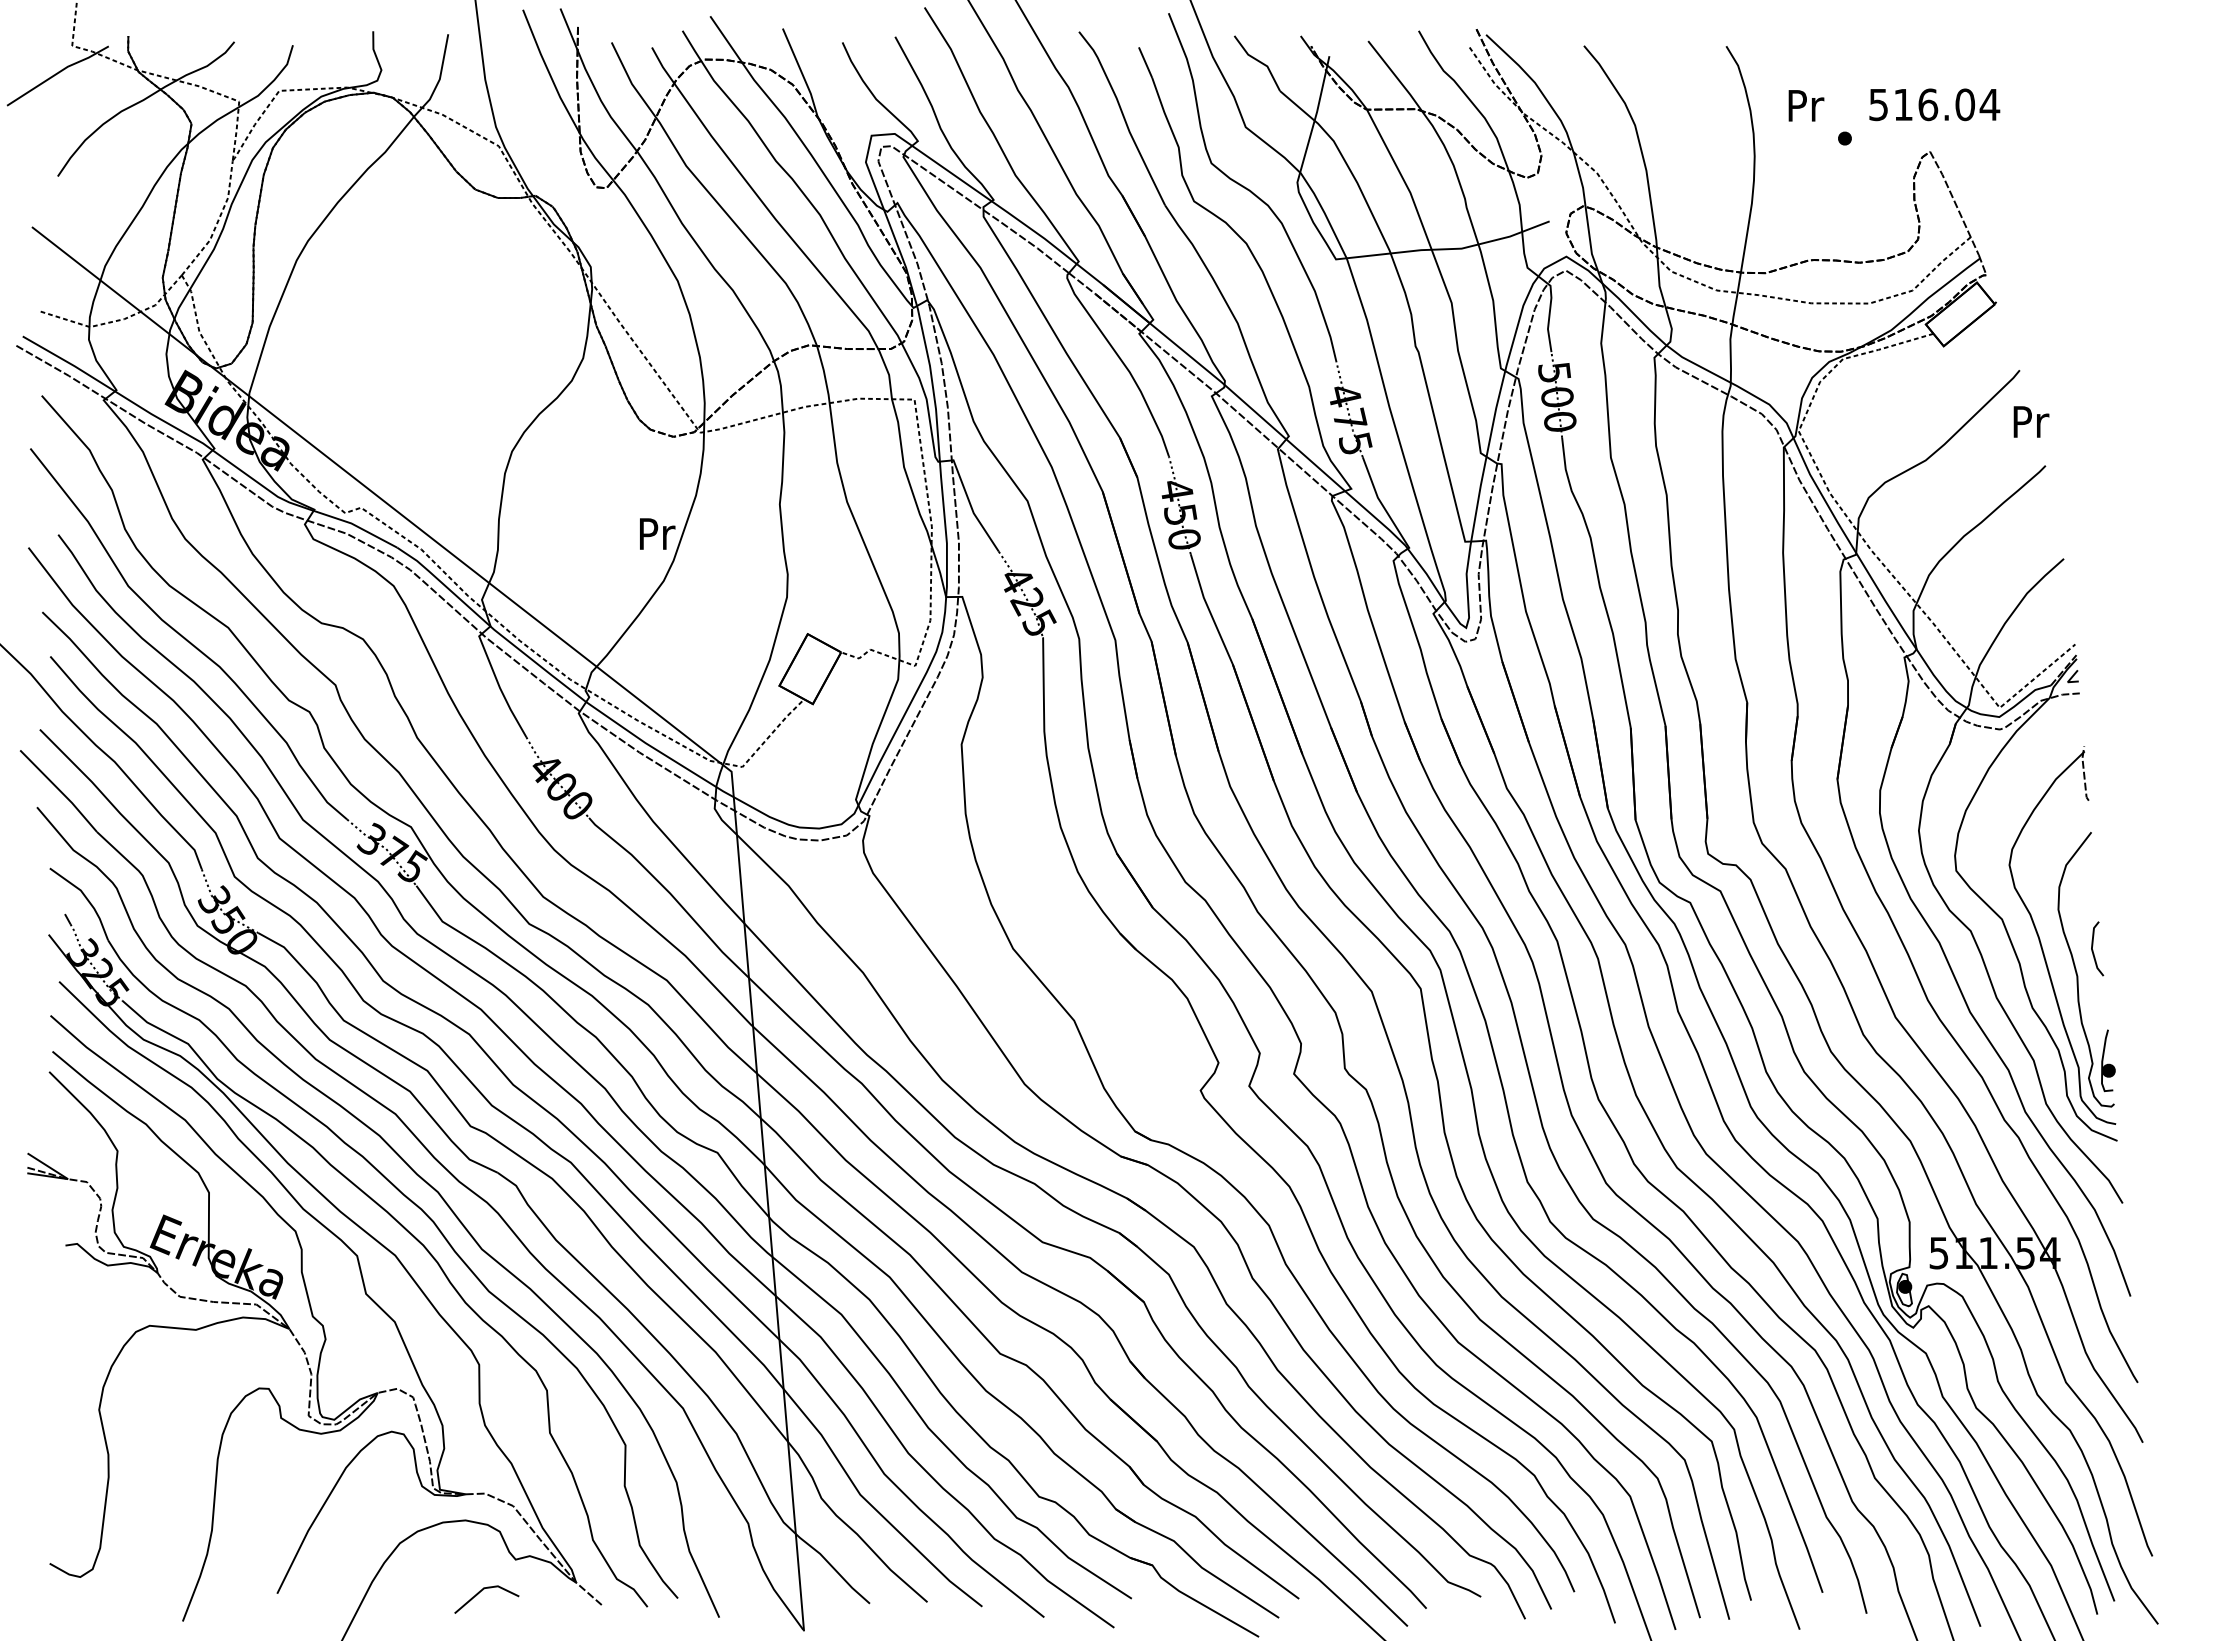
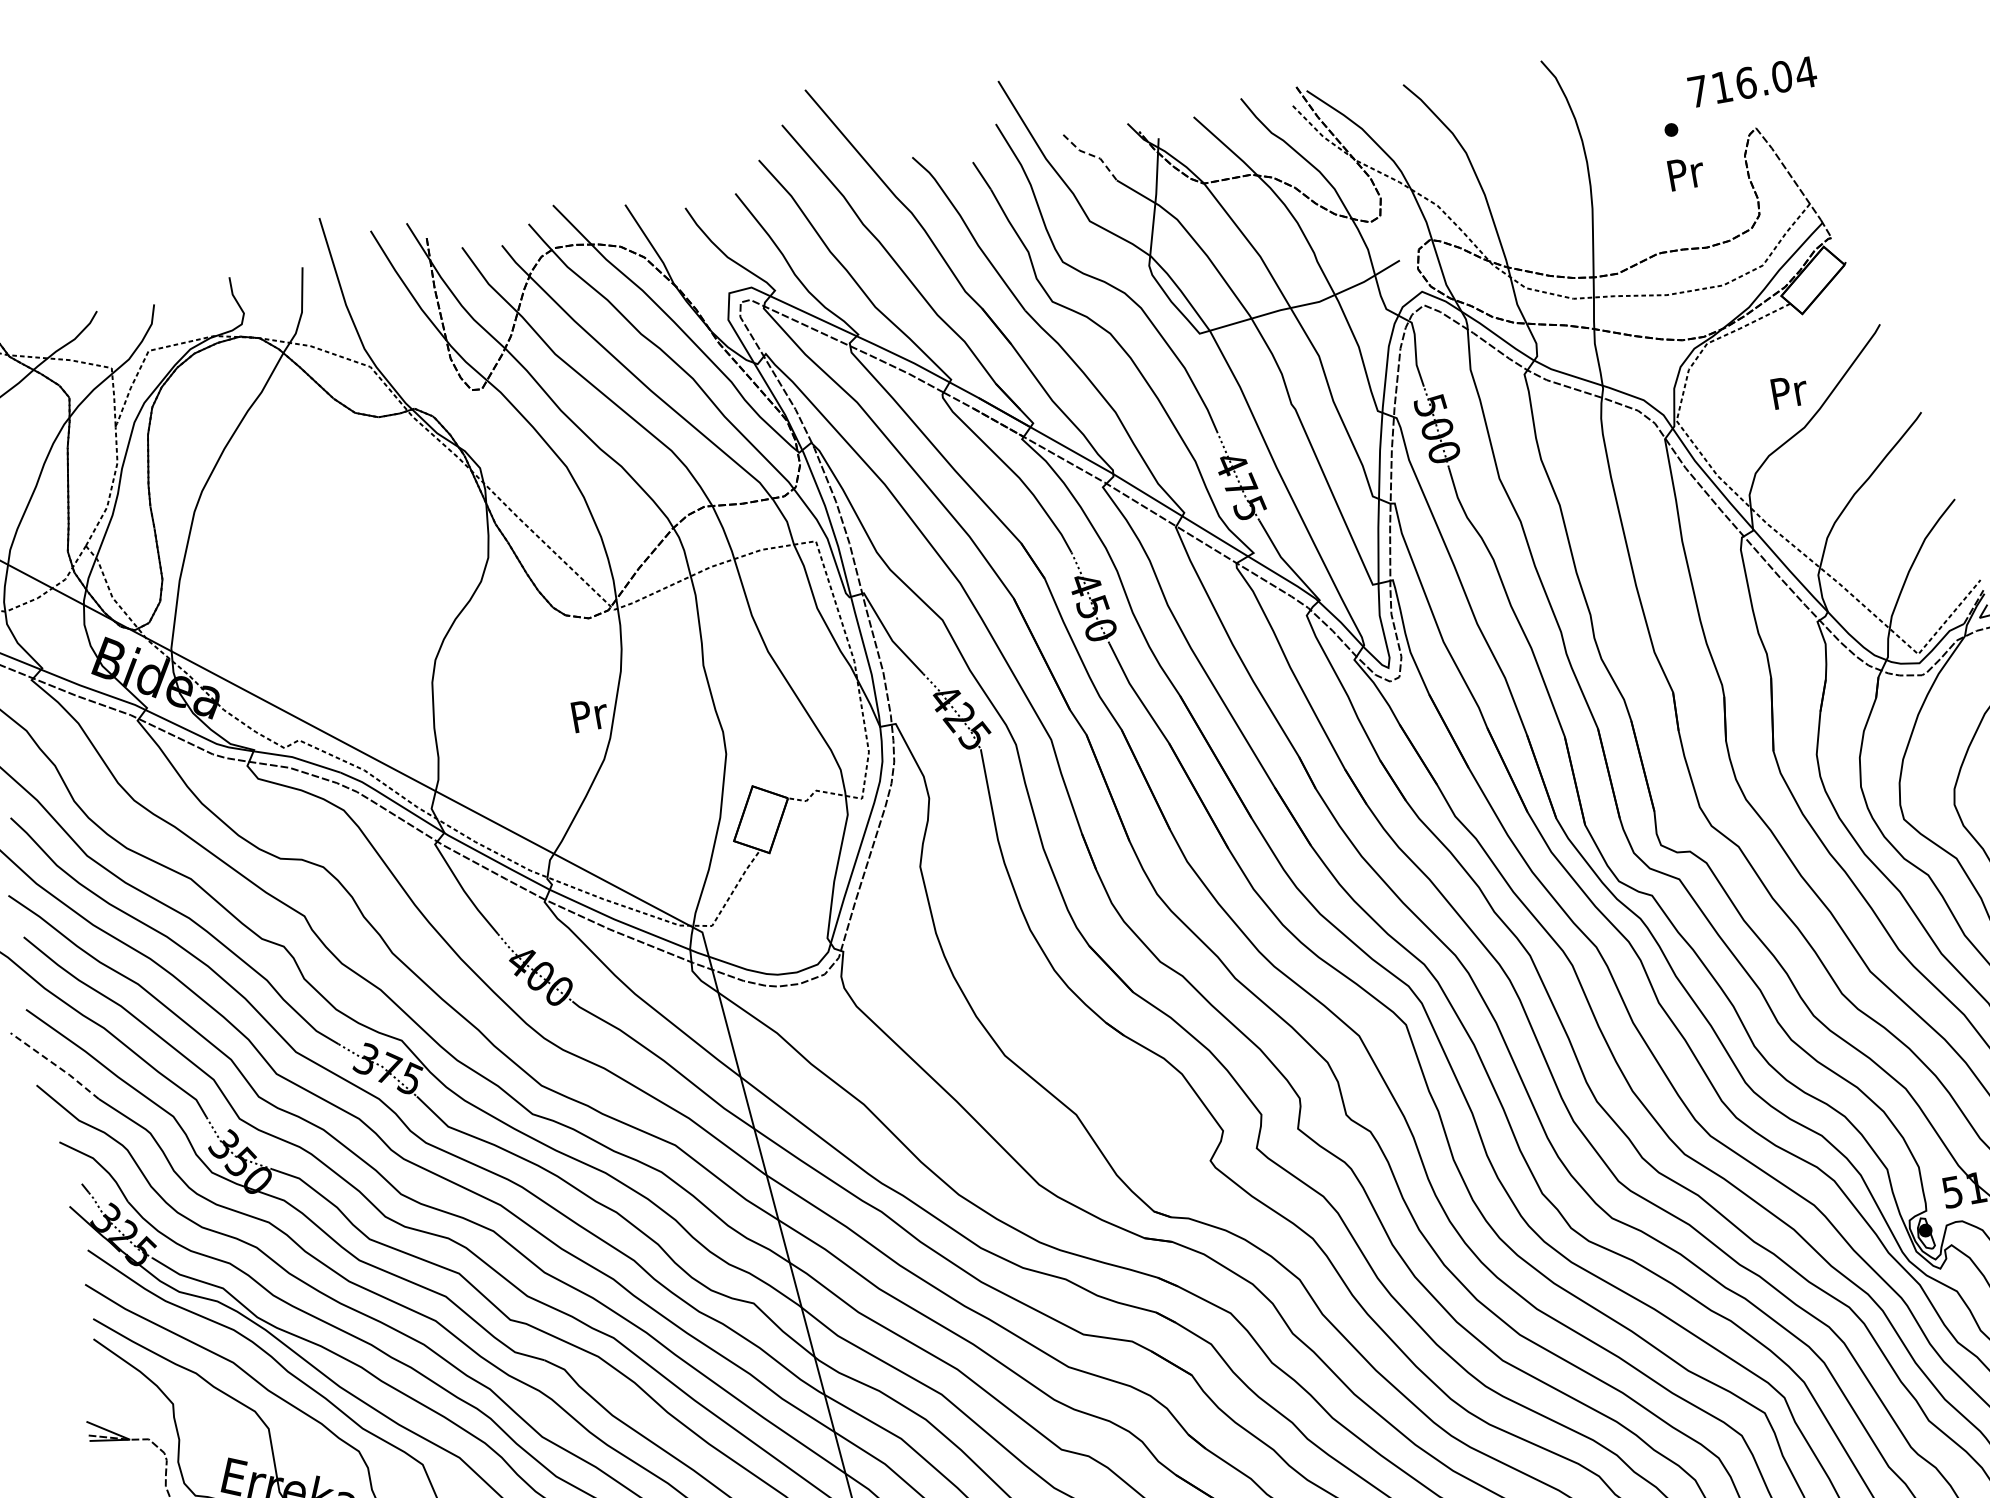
line: (1259, 61) -> (1091, 155), solid -> dashed
text: (1806, 105) -> (1686, 173), moved
text: (1878, 105) -> (1698, 92), 516.04 -> 716.04
text: (2031, 421) -> (1789, 391), moved
line: (60, 790) -> (56, 1065), solid -> dashed

